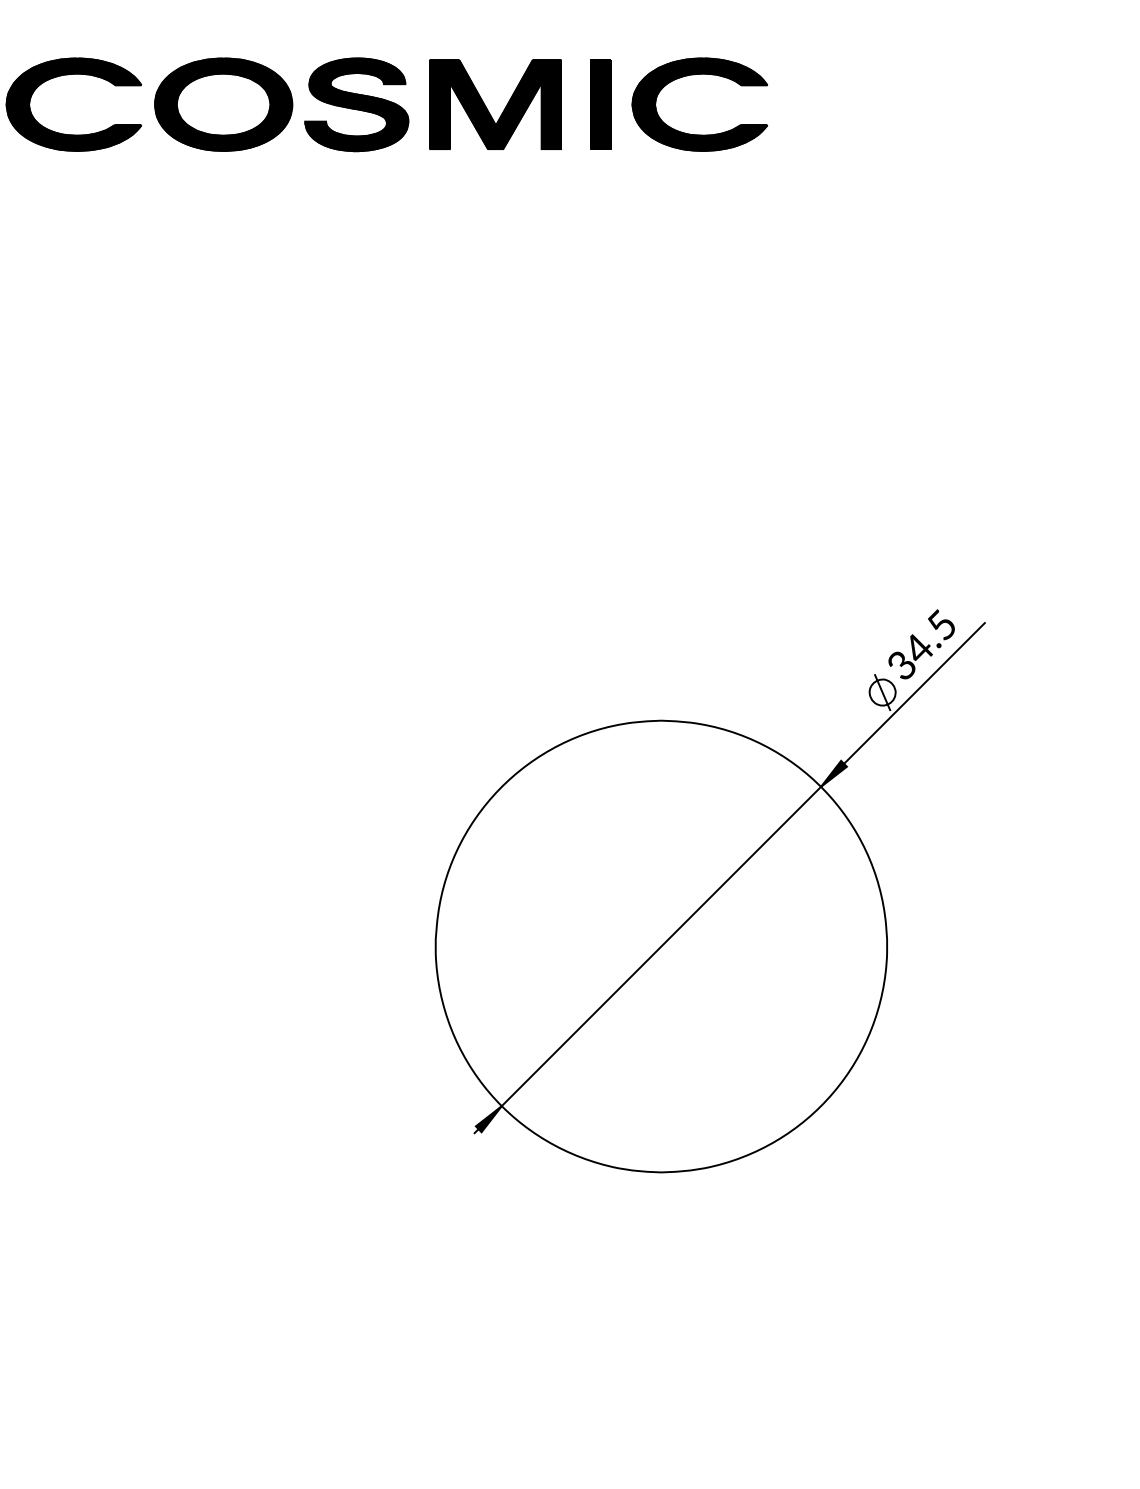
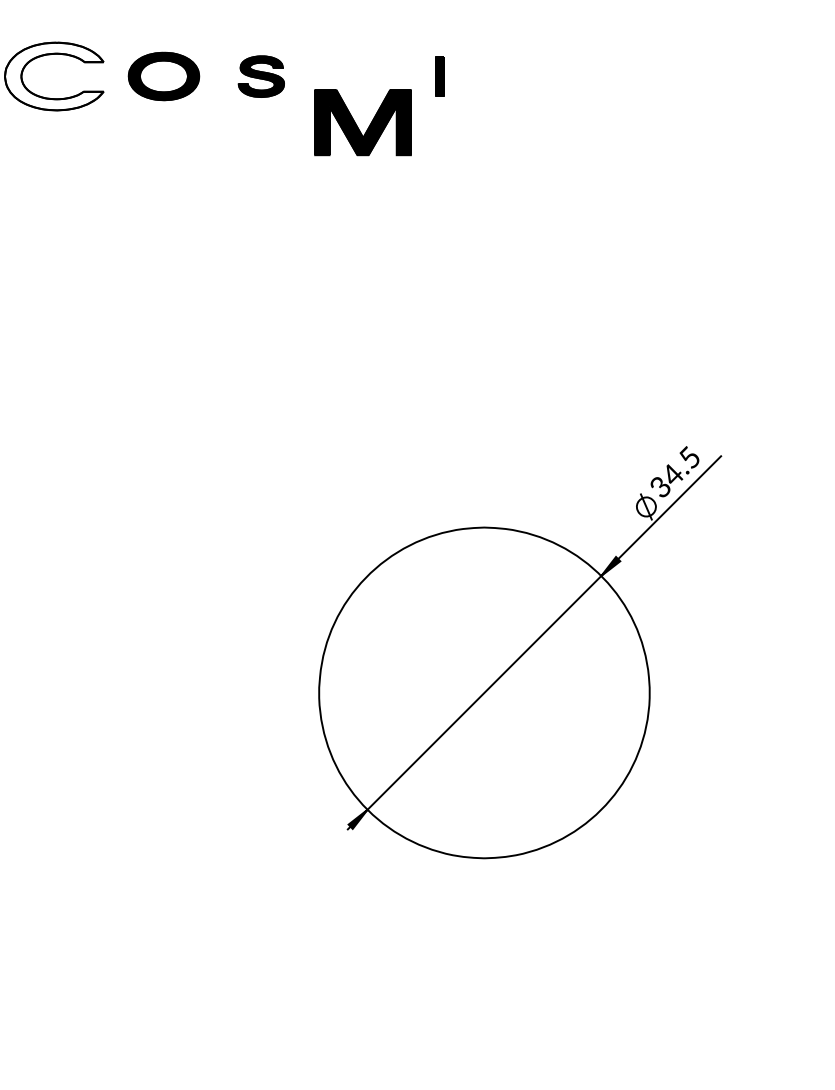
part: (694, 75) -> (508, 55), removed
fill: (73, 104) -> (53, 76), removed
part: (223, 104) -> (163, 76), size x0.7
part: (356, 104) -> (261, 76), size x0.6
part: (600, 104) -> (439, 76), size x0.6
part: (487, 108) -> (357, 125), moved

